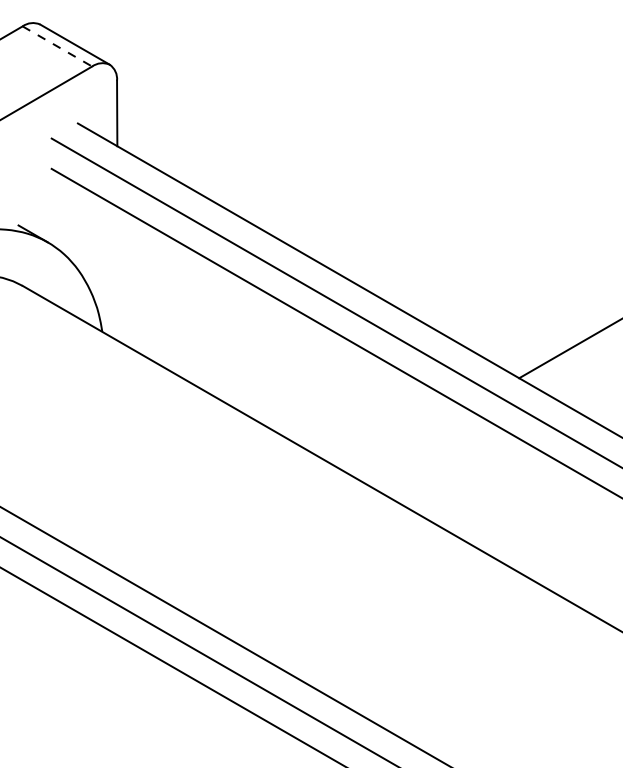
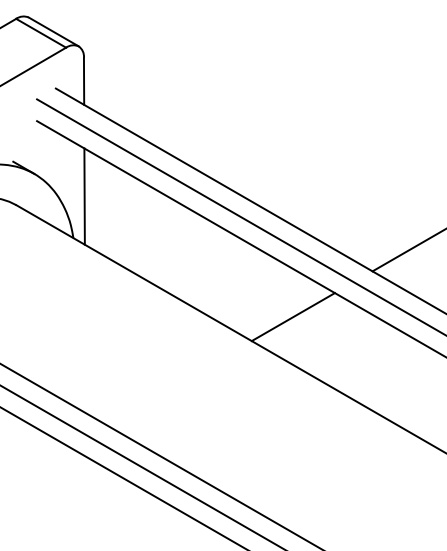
line: (57, 46) -> (41, 33), dashed -> solid
line: (117, 273) -> (84, 196), added
line: (408, 441) -> (293, 316), added

